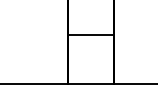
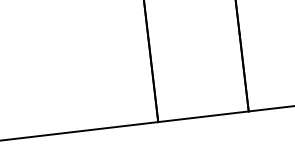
line: (90, 34) -> (191, 19), removed

